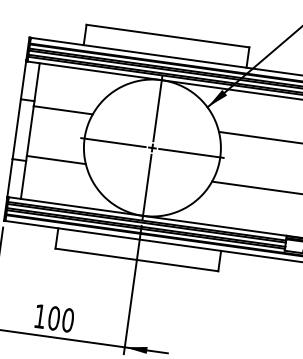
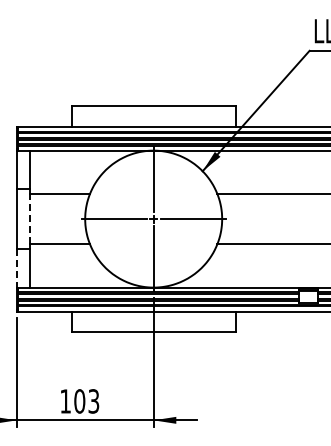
line: (30, 130) -> (30, 218), solid -> dashed
line: (9, 178) -> (16, 268), solid -> dashed
text: (67, 320) -> (93, 401), 100 -> 103

